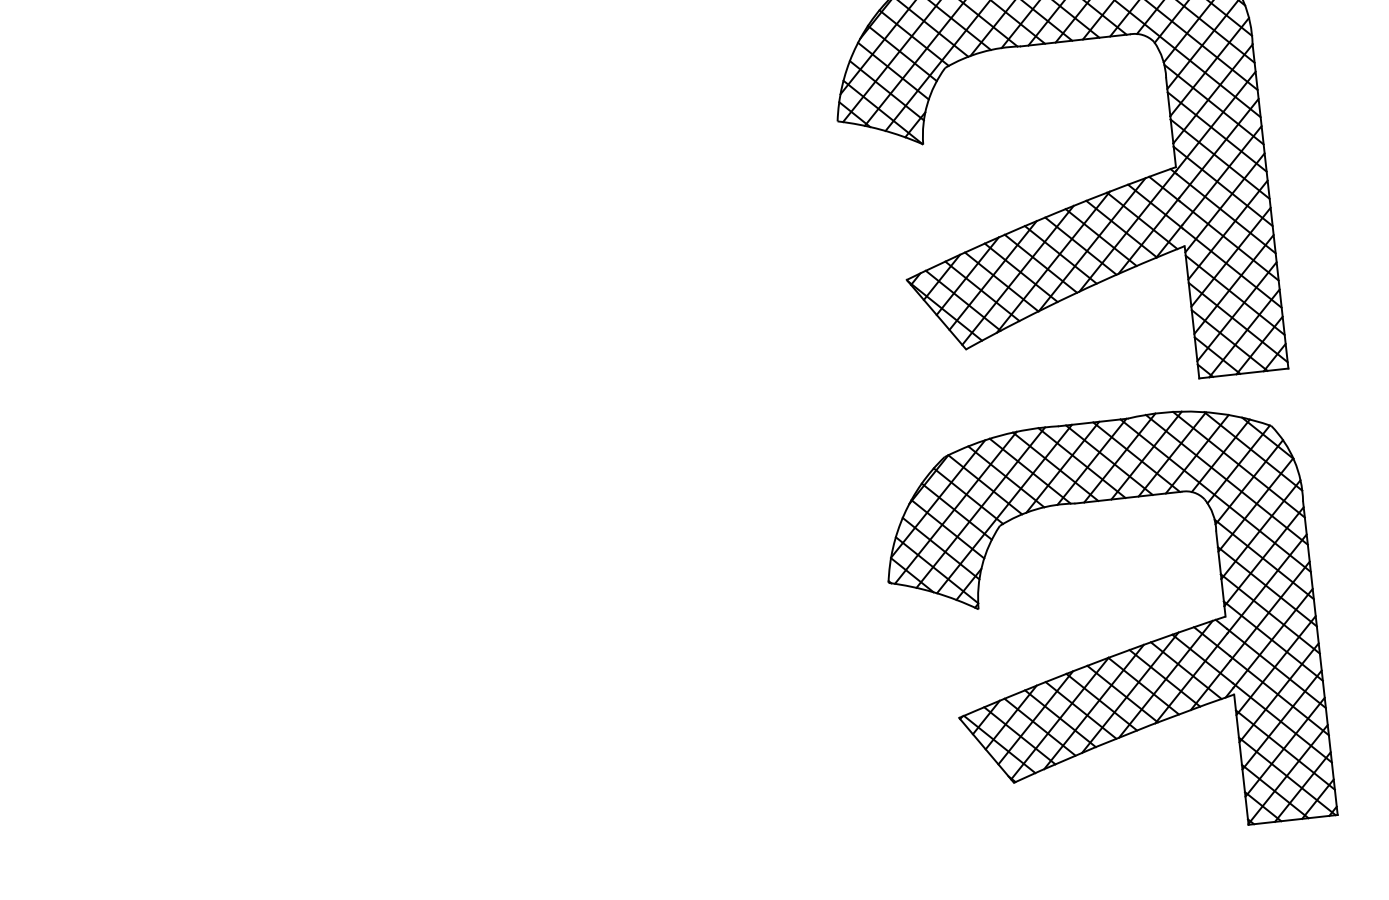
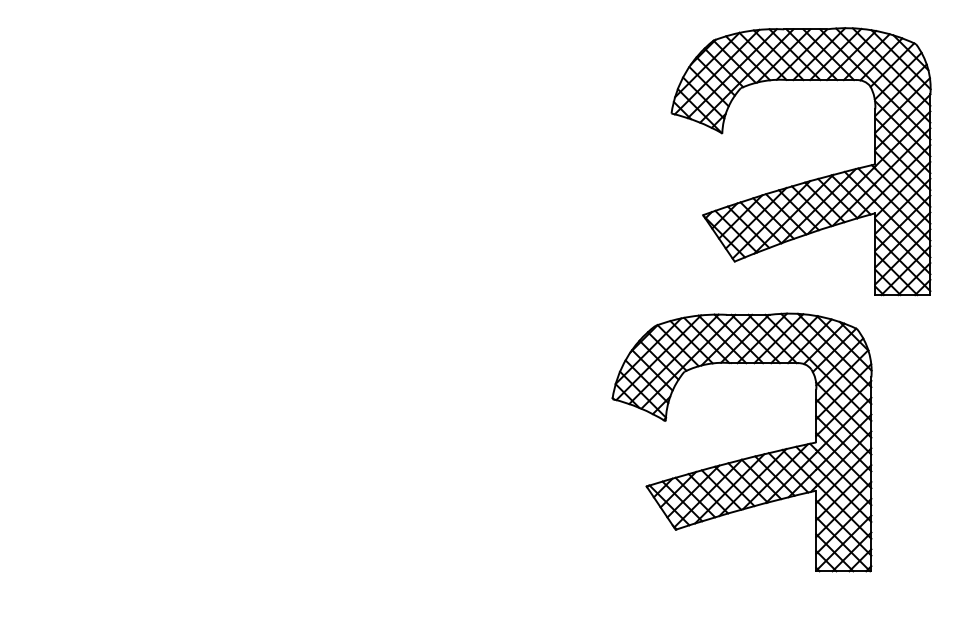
part: (1115, 653) -> (746, 457), moved

